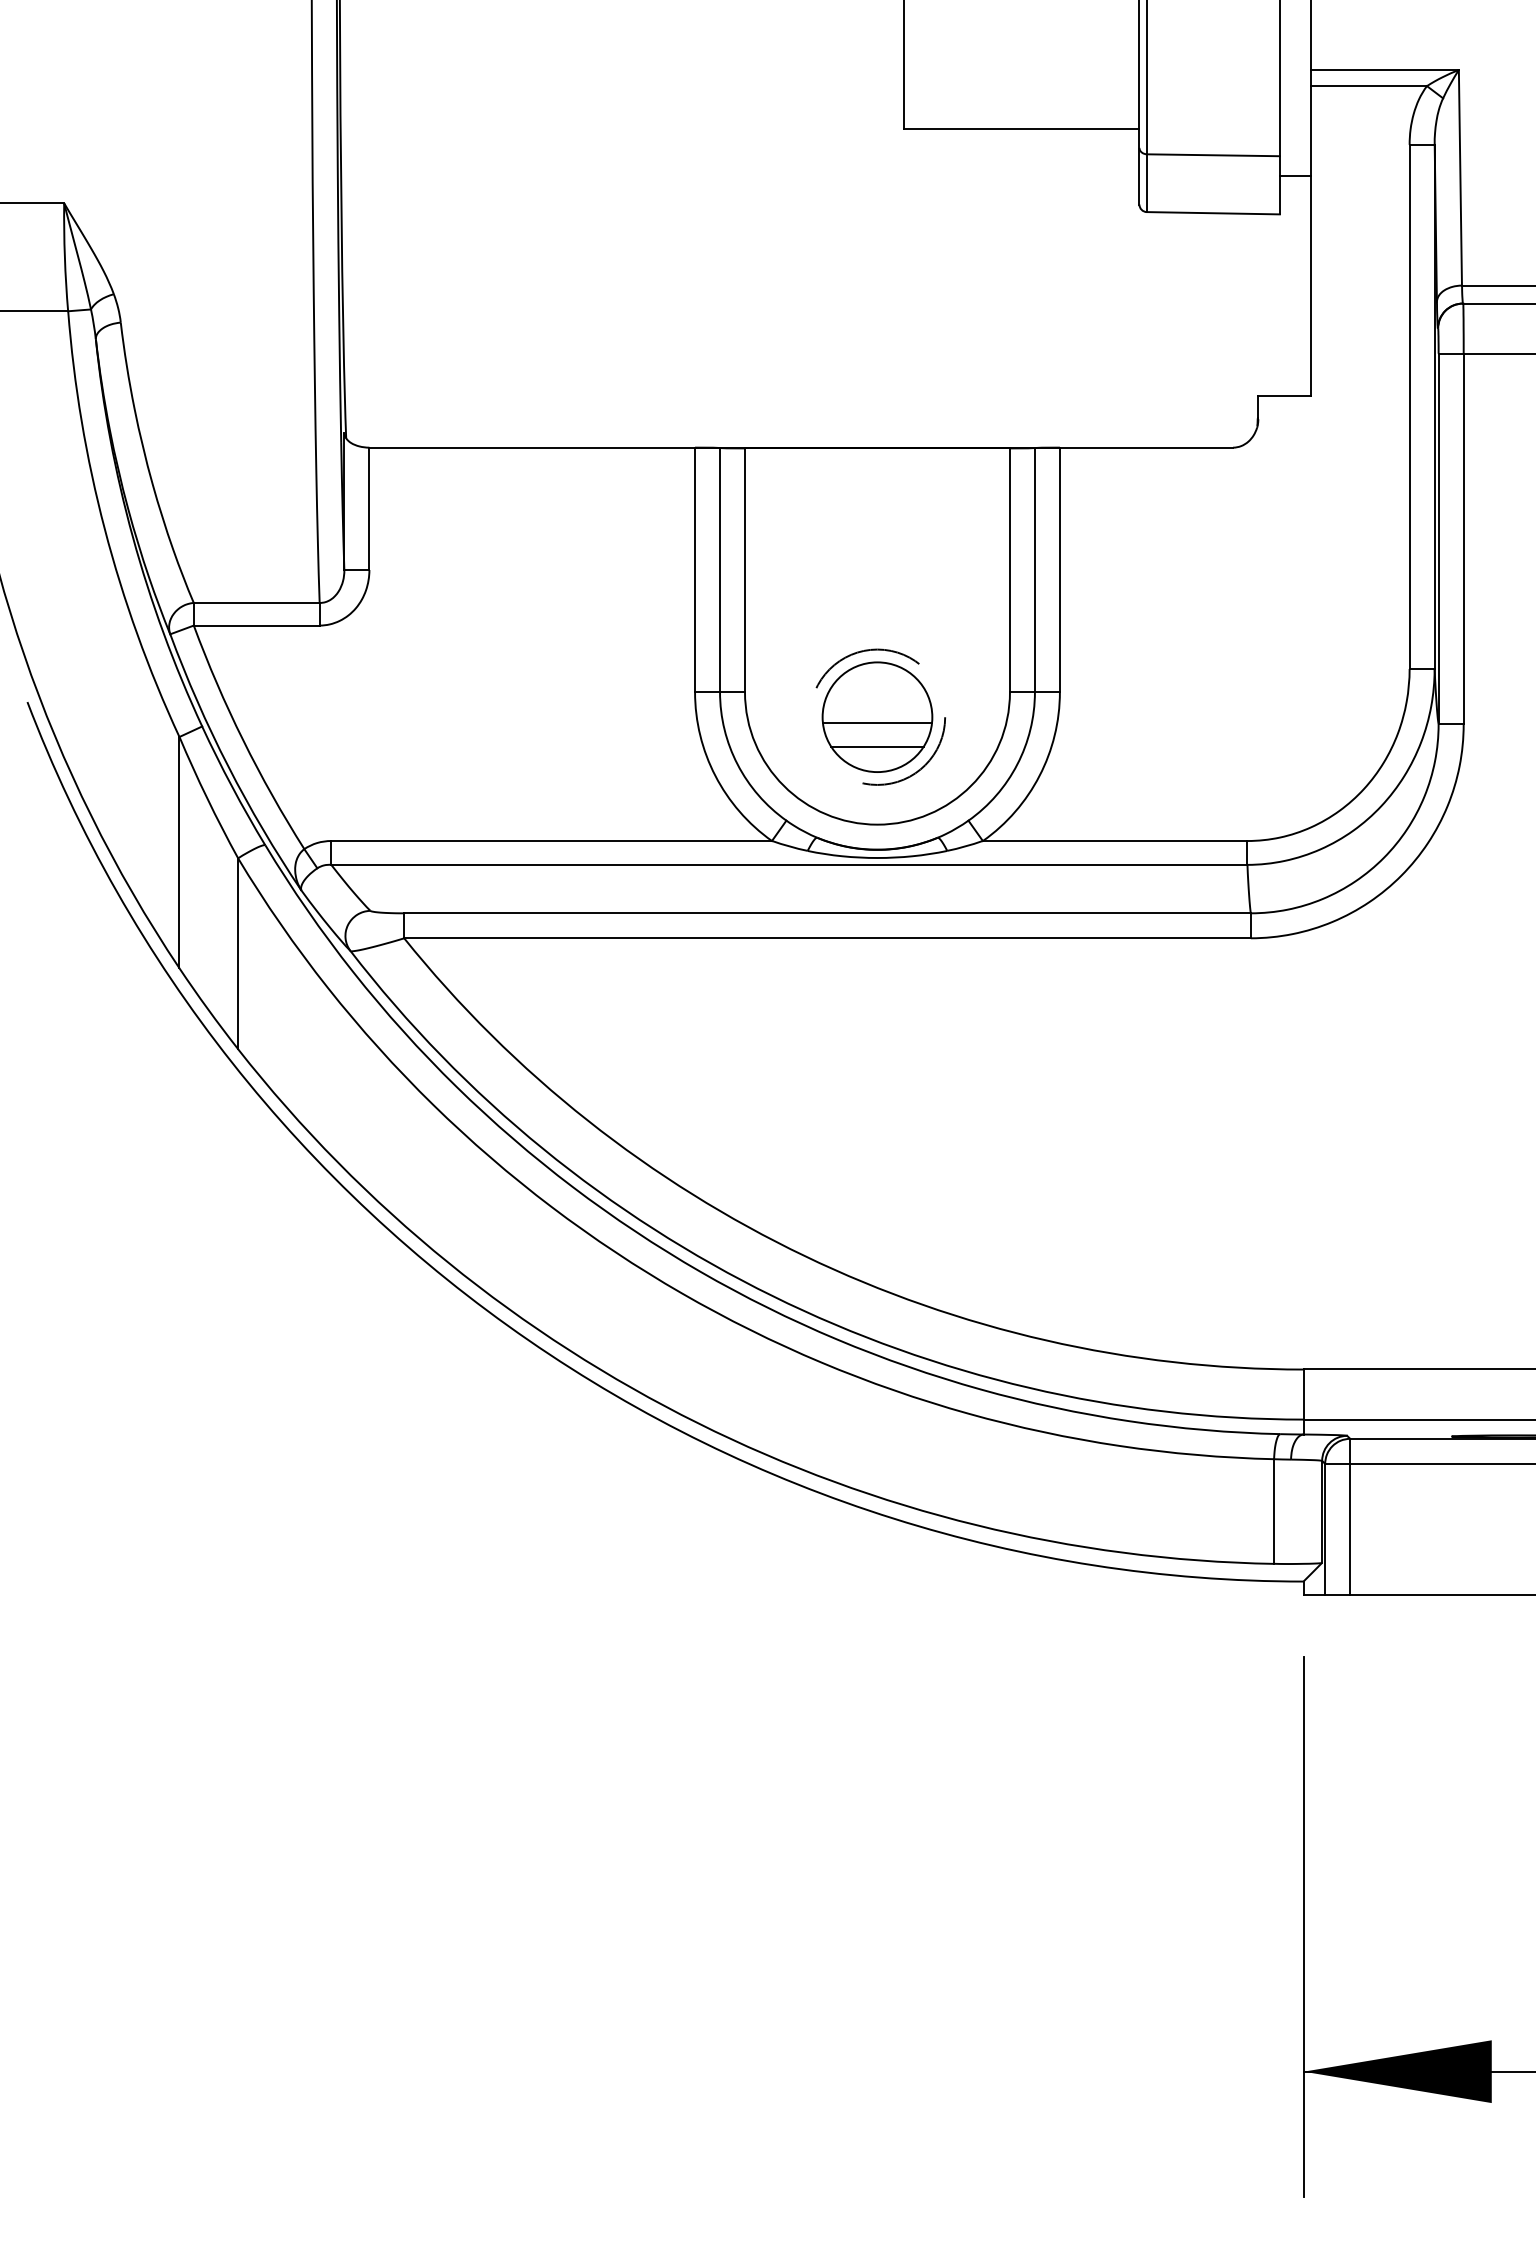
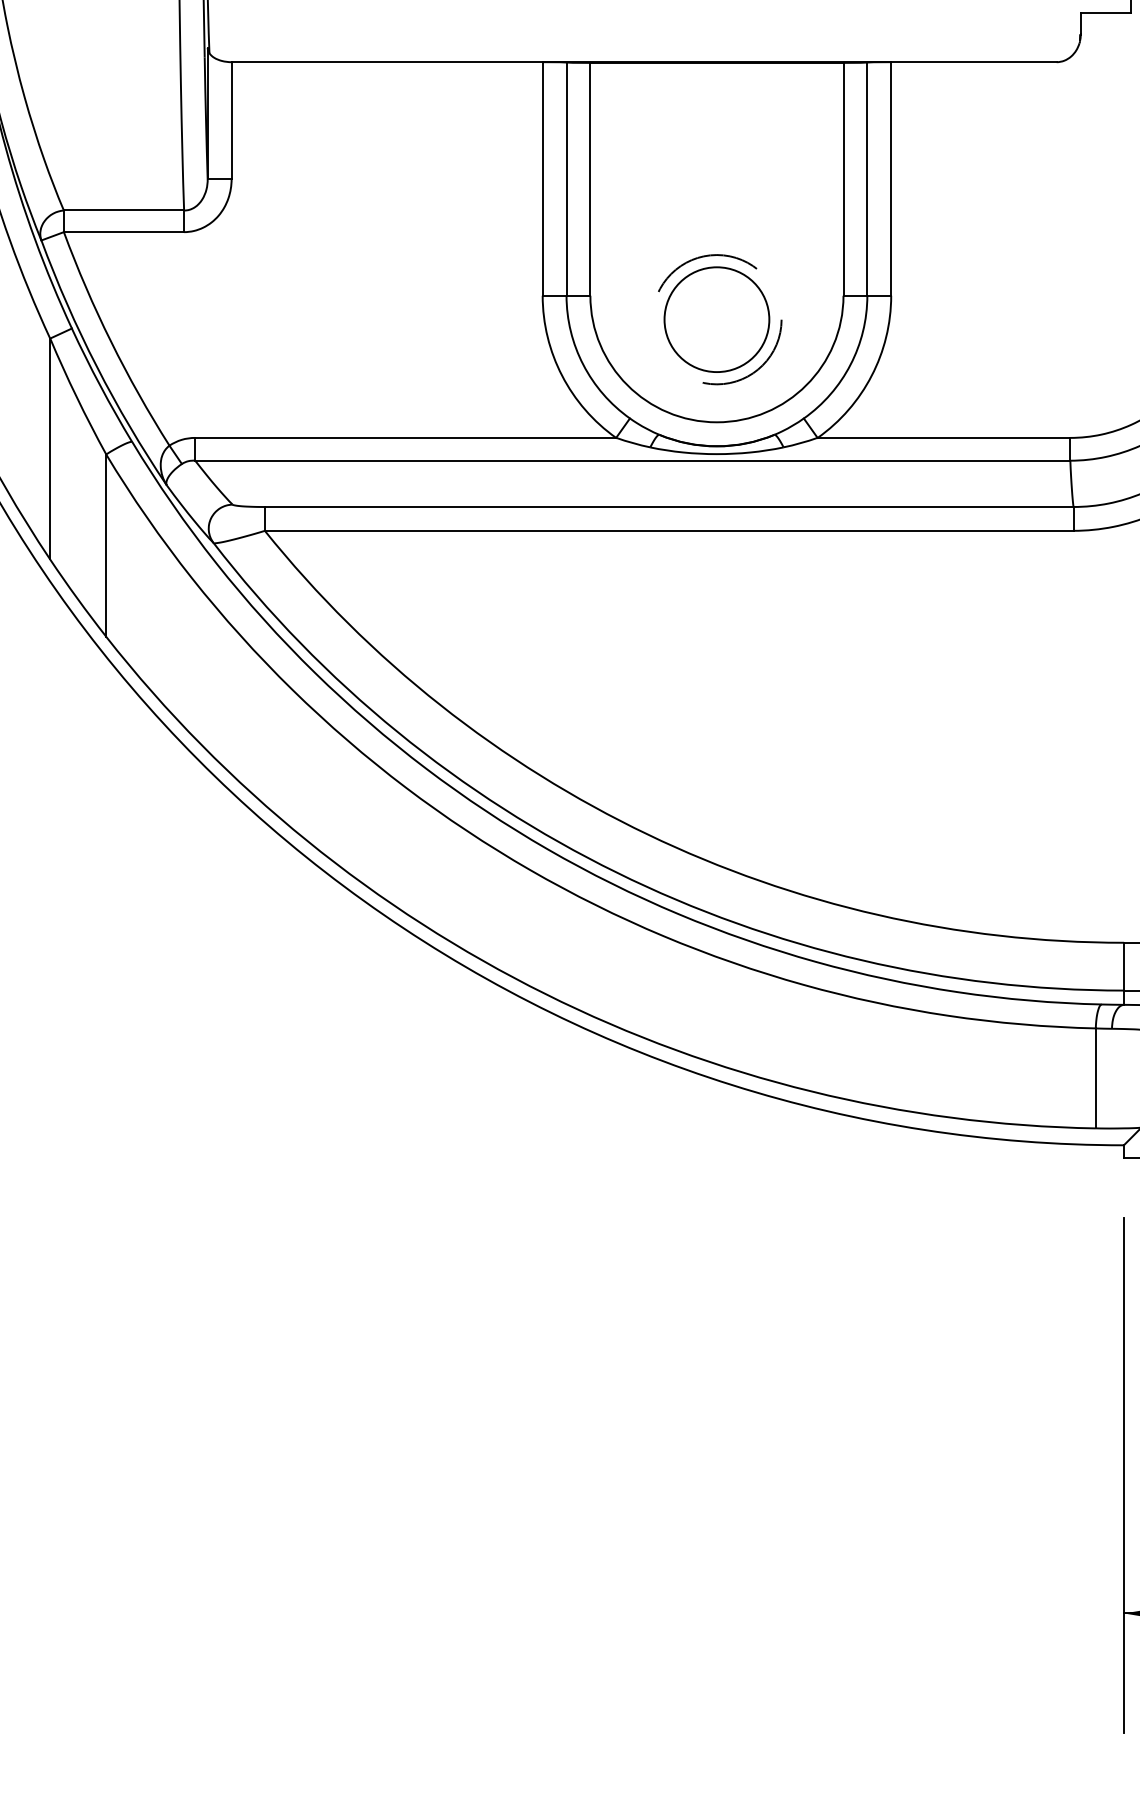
line: (877, 722) -> (716, 324), removed
line: (877, 746) -> (716, 347), removed

